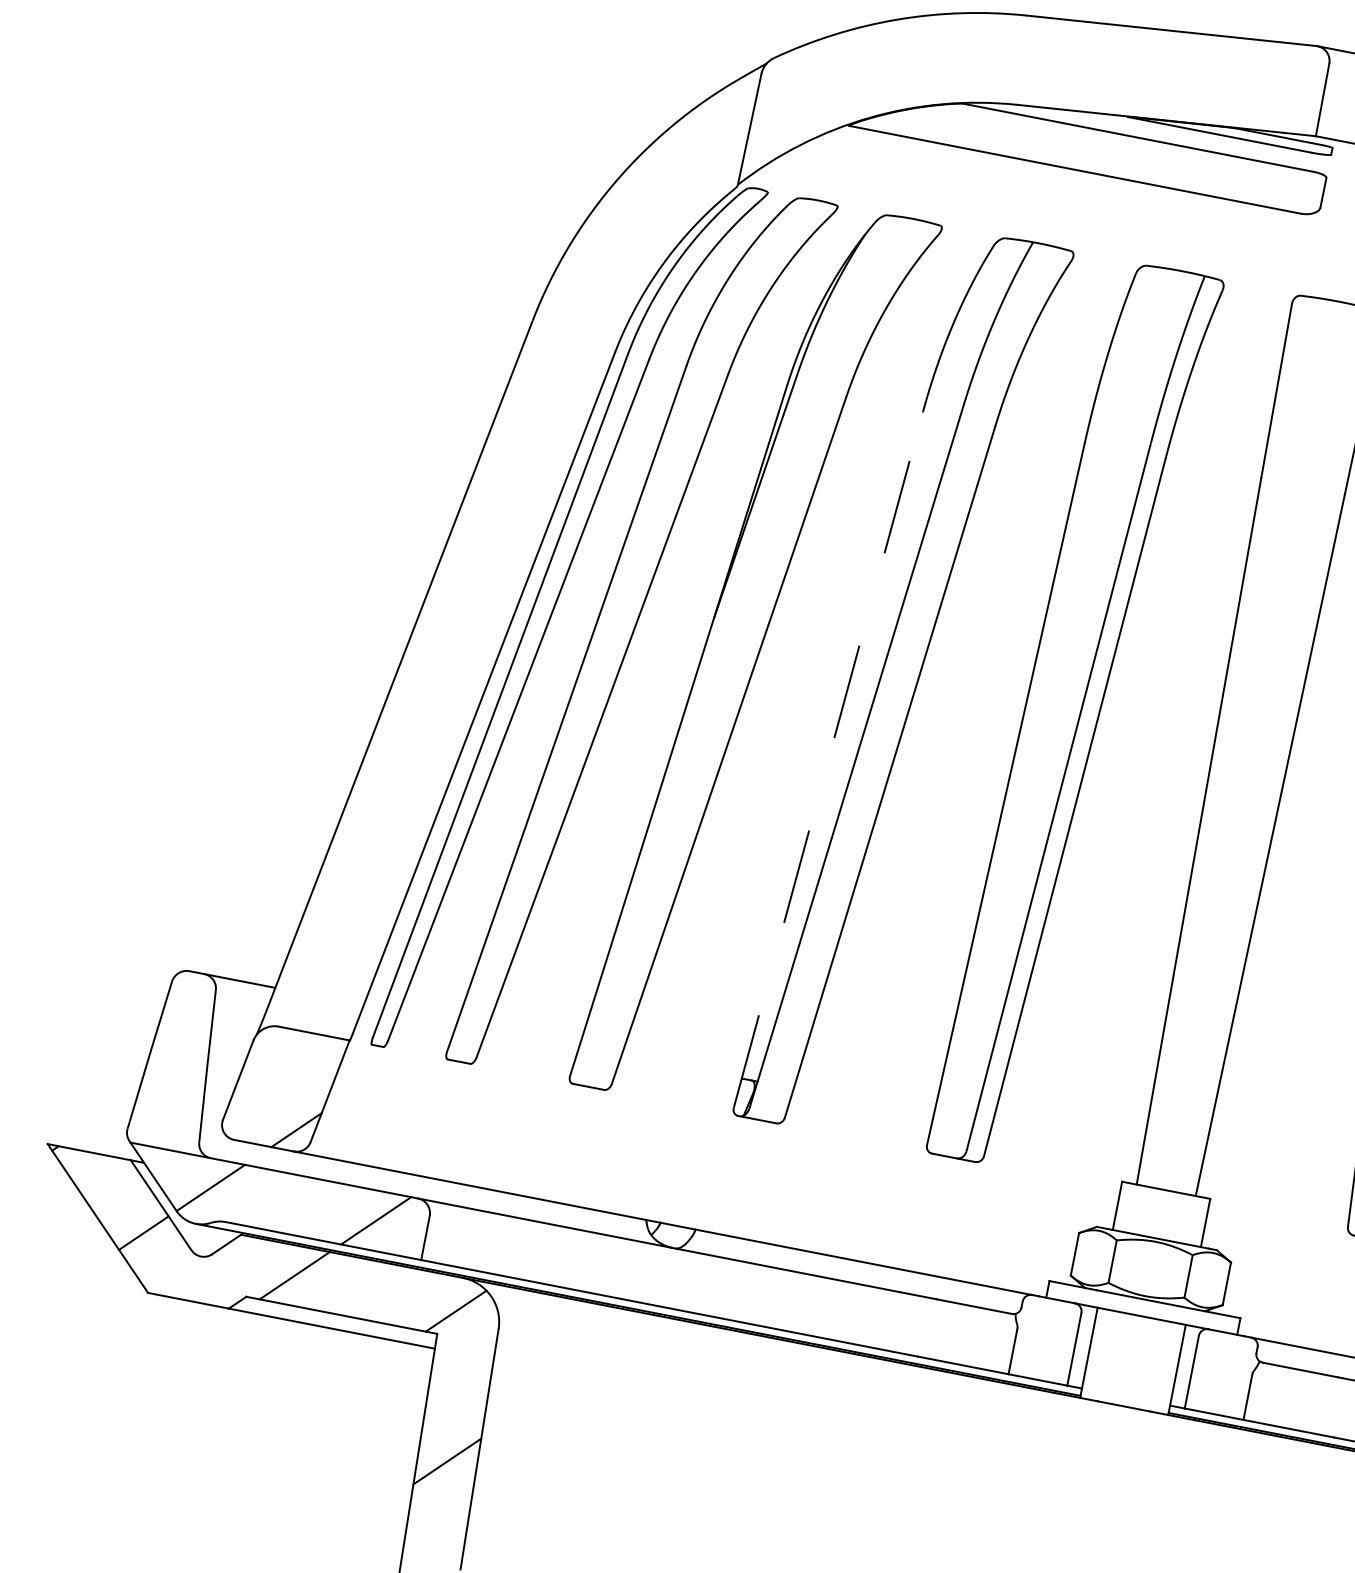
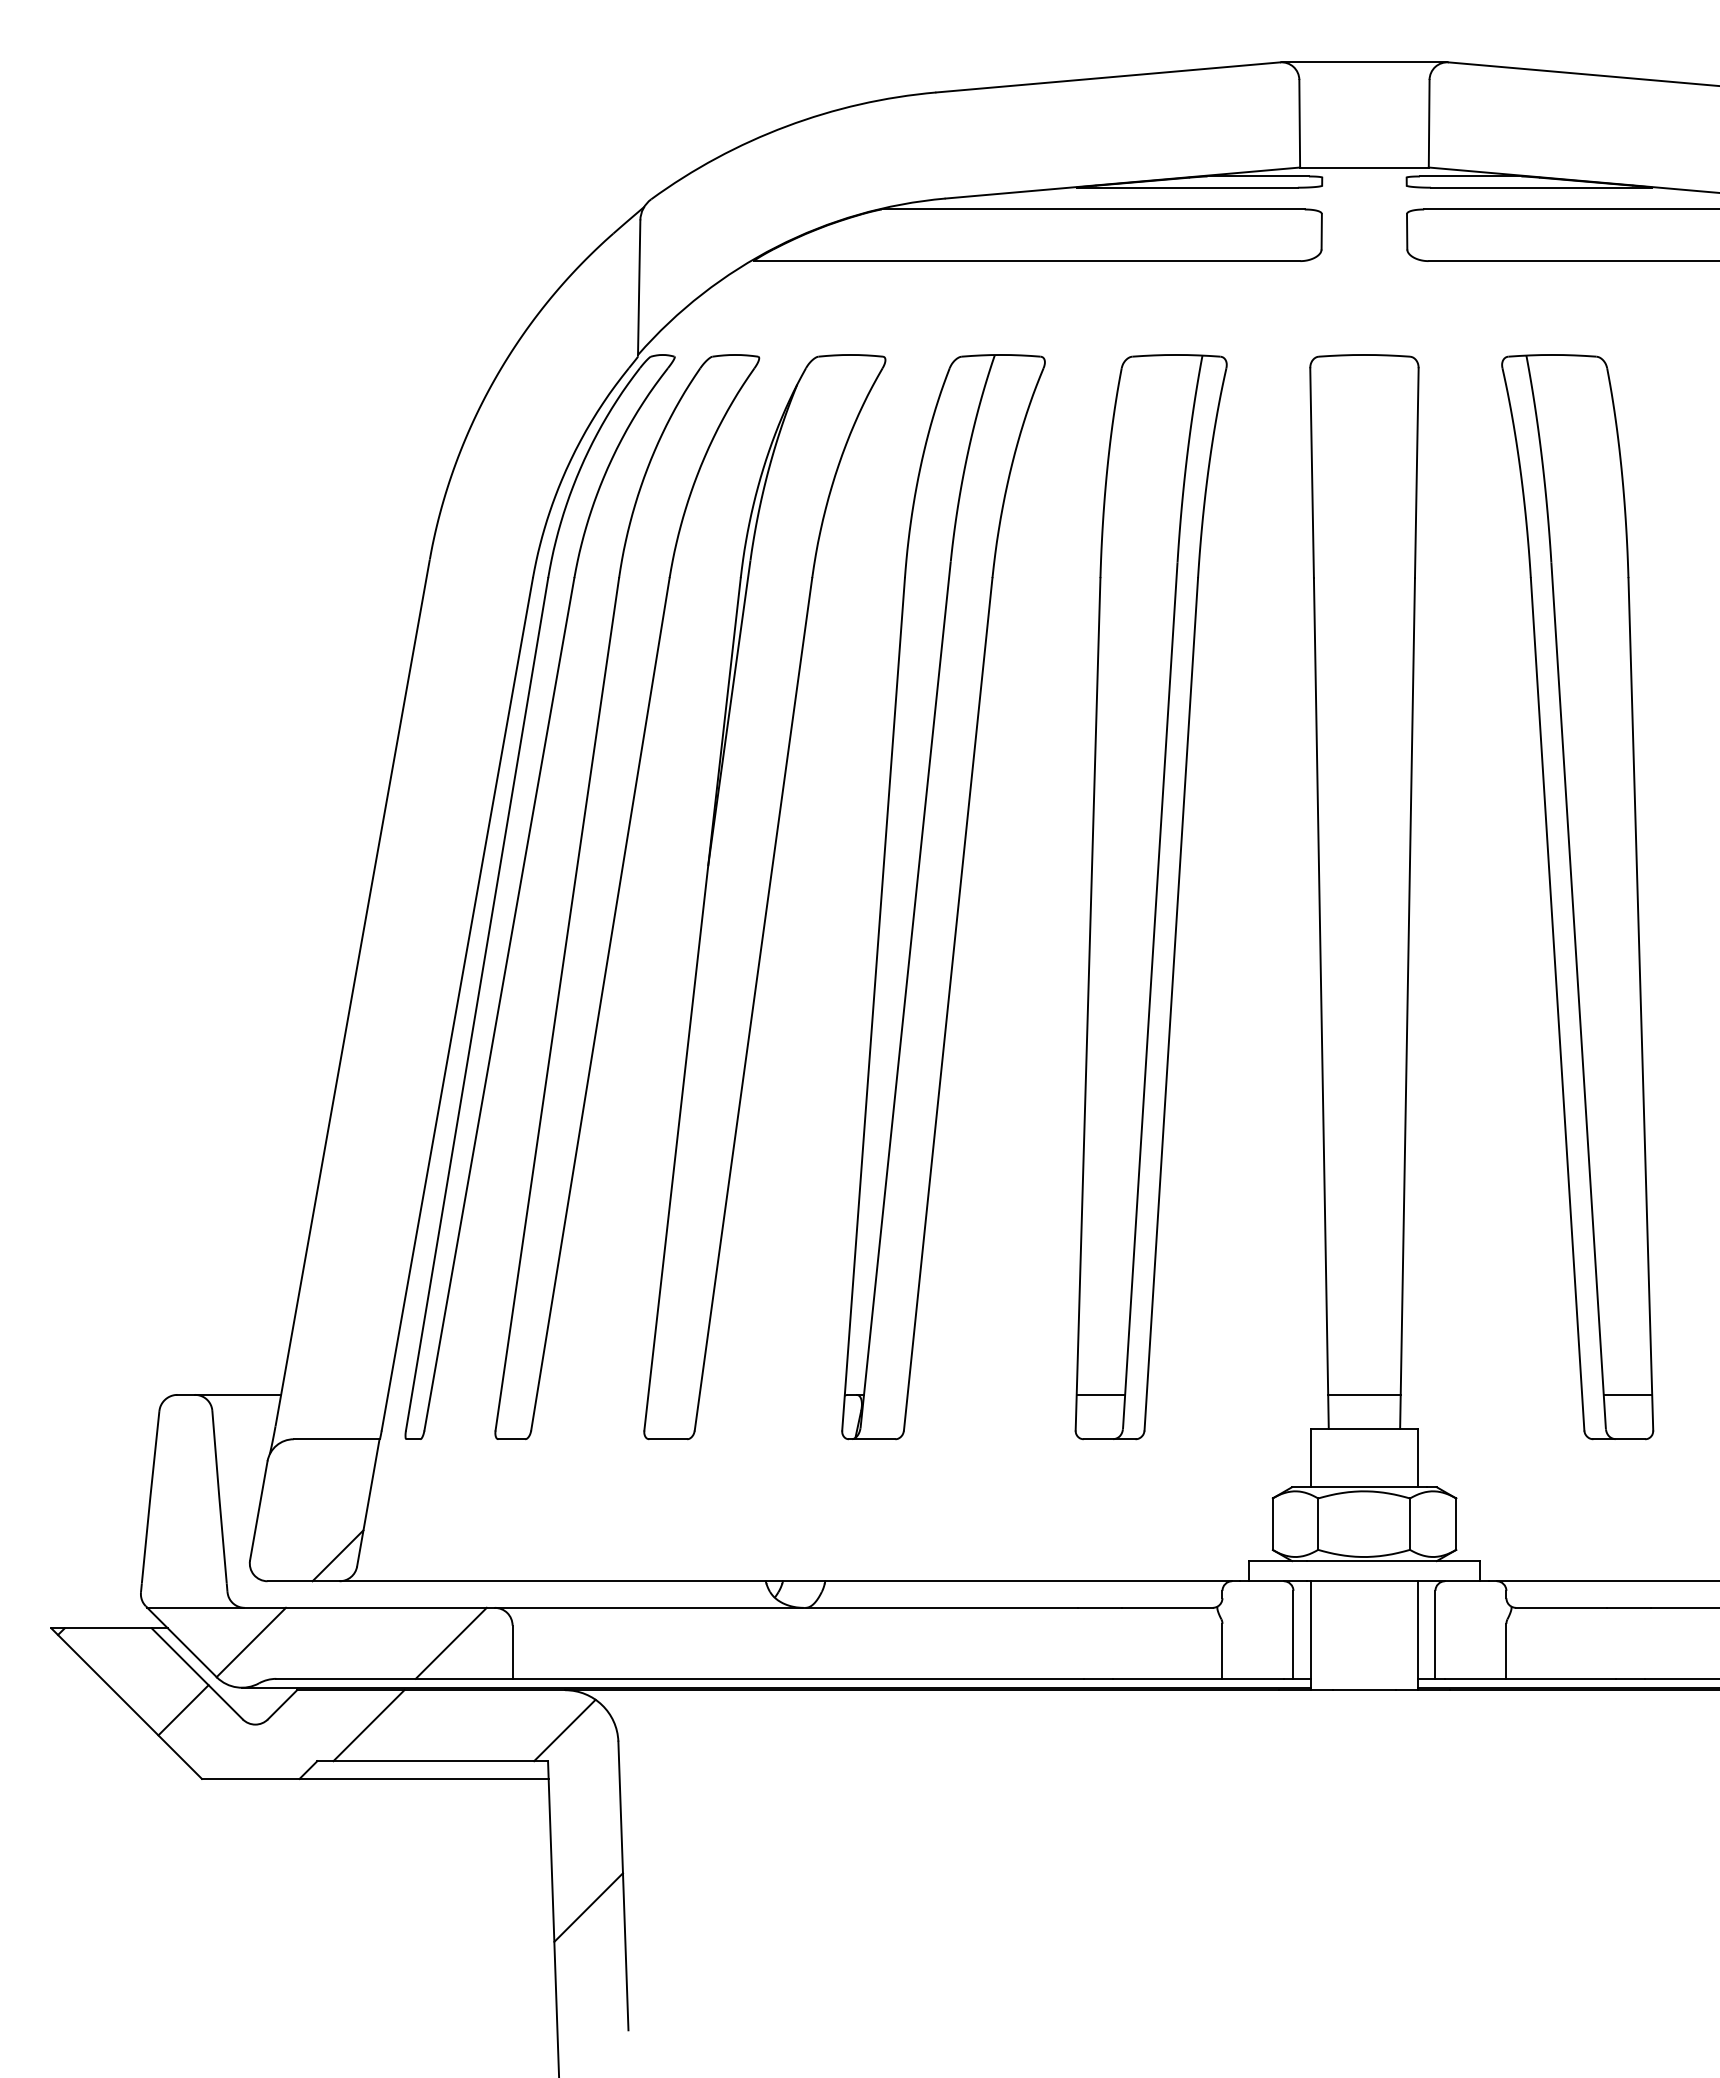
line: (828, 759) -> (873, 1003), dashed -> solid
line: (953, 1119) -> (1100, 1394), added
line: (1171, 1161) -> (1364, 1394), added

